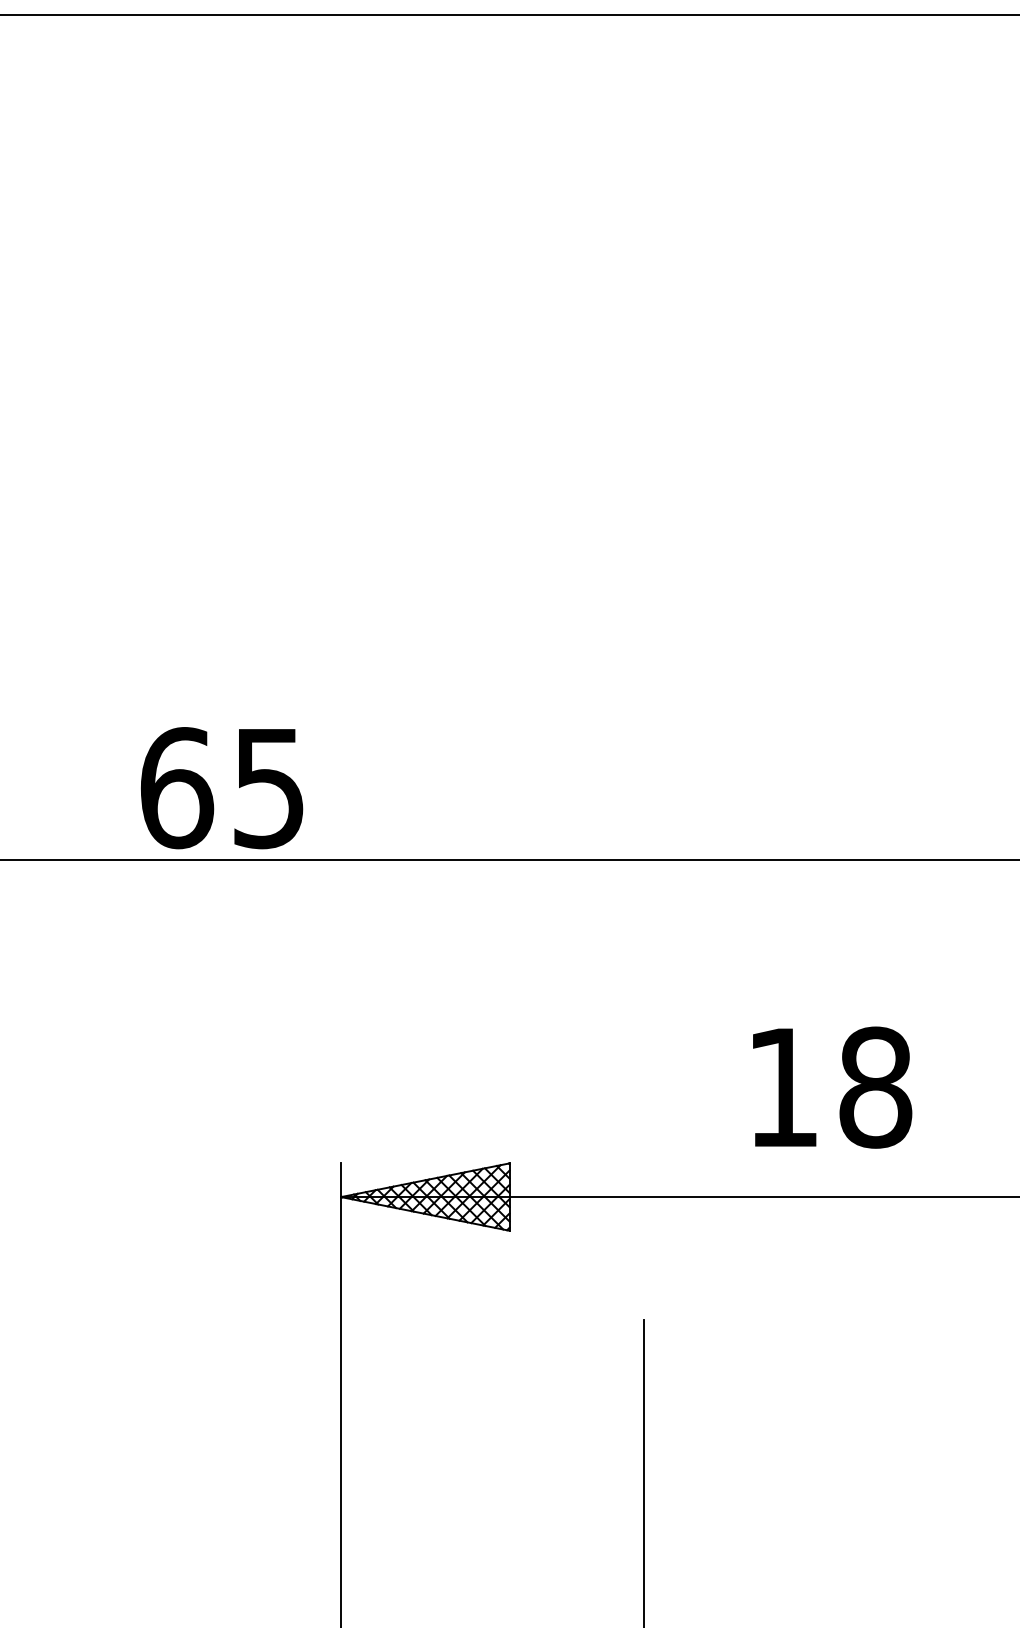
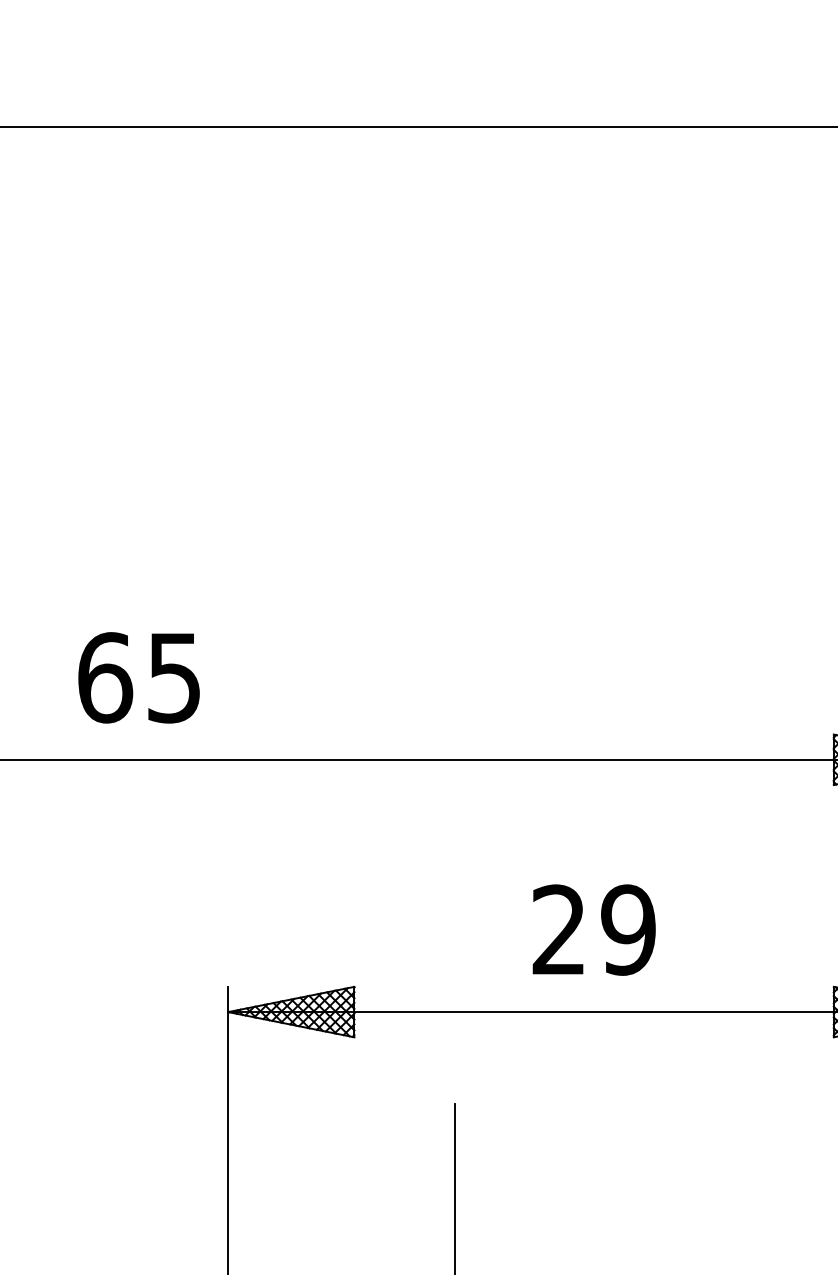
text: (221, 787) -> (138, 677), moved
text: (828, 1086) -> (593, 929), 18 -> 29

